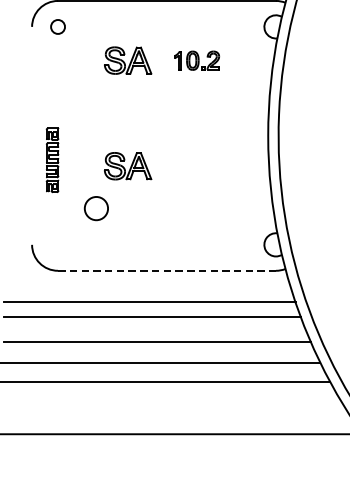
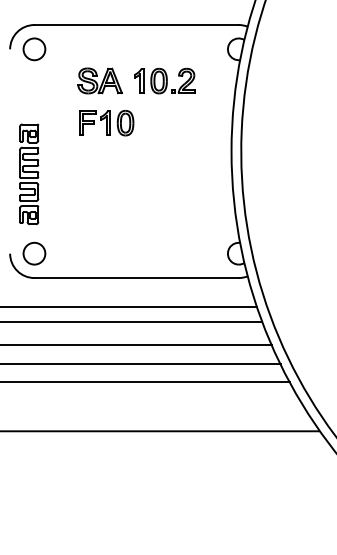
circle: (58, 27) -> (34, 49), size x1.67
part: (196, 60) -> (164, 80), size x1.43
part: (134, 105) -> (106, 123), added
part: (52, 160) -> (29, 174), size x1.67
part: (127, 165) -> (99, 179), removed
circle: (96, 208) -> (34, 253), moved
line: (167, 271) -> (137, 278), dashed -> solid

